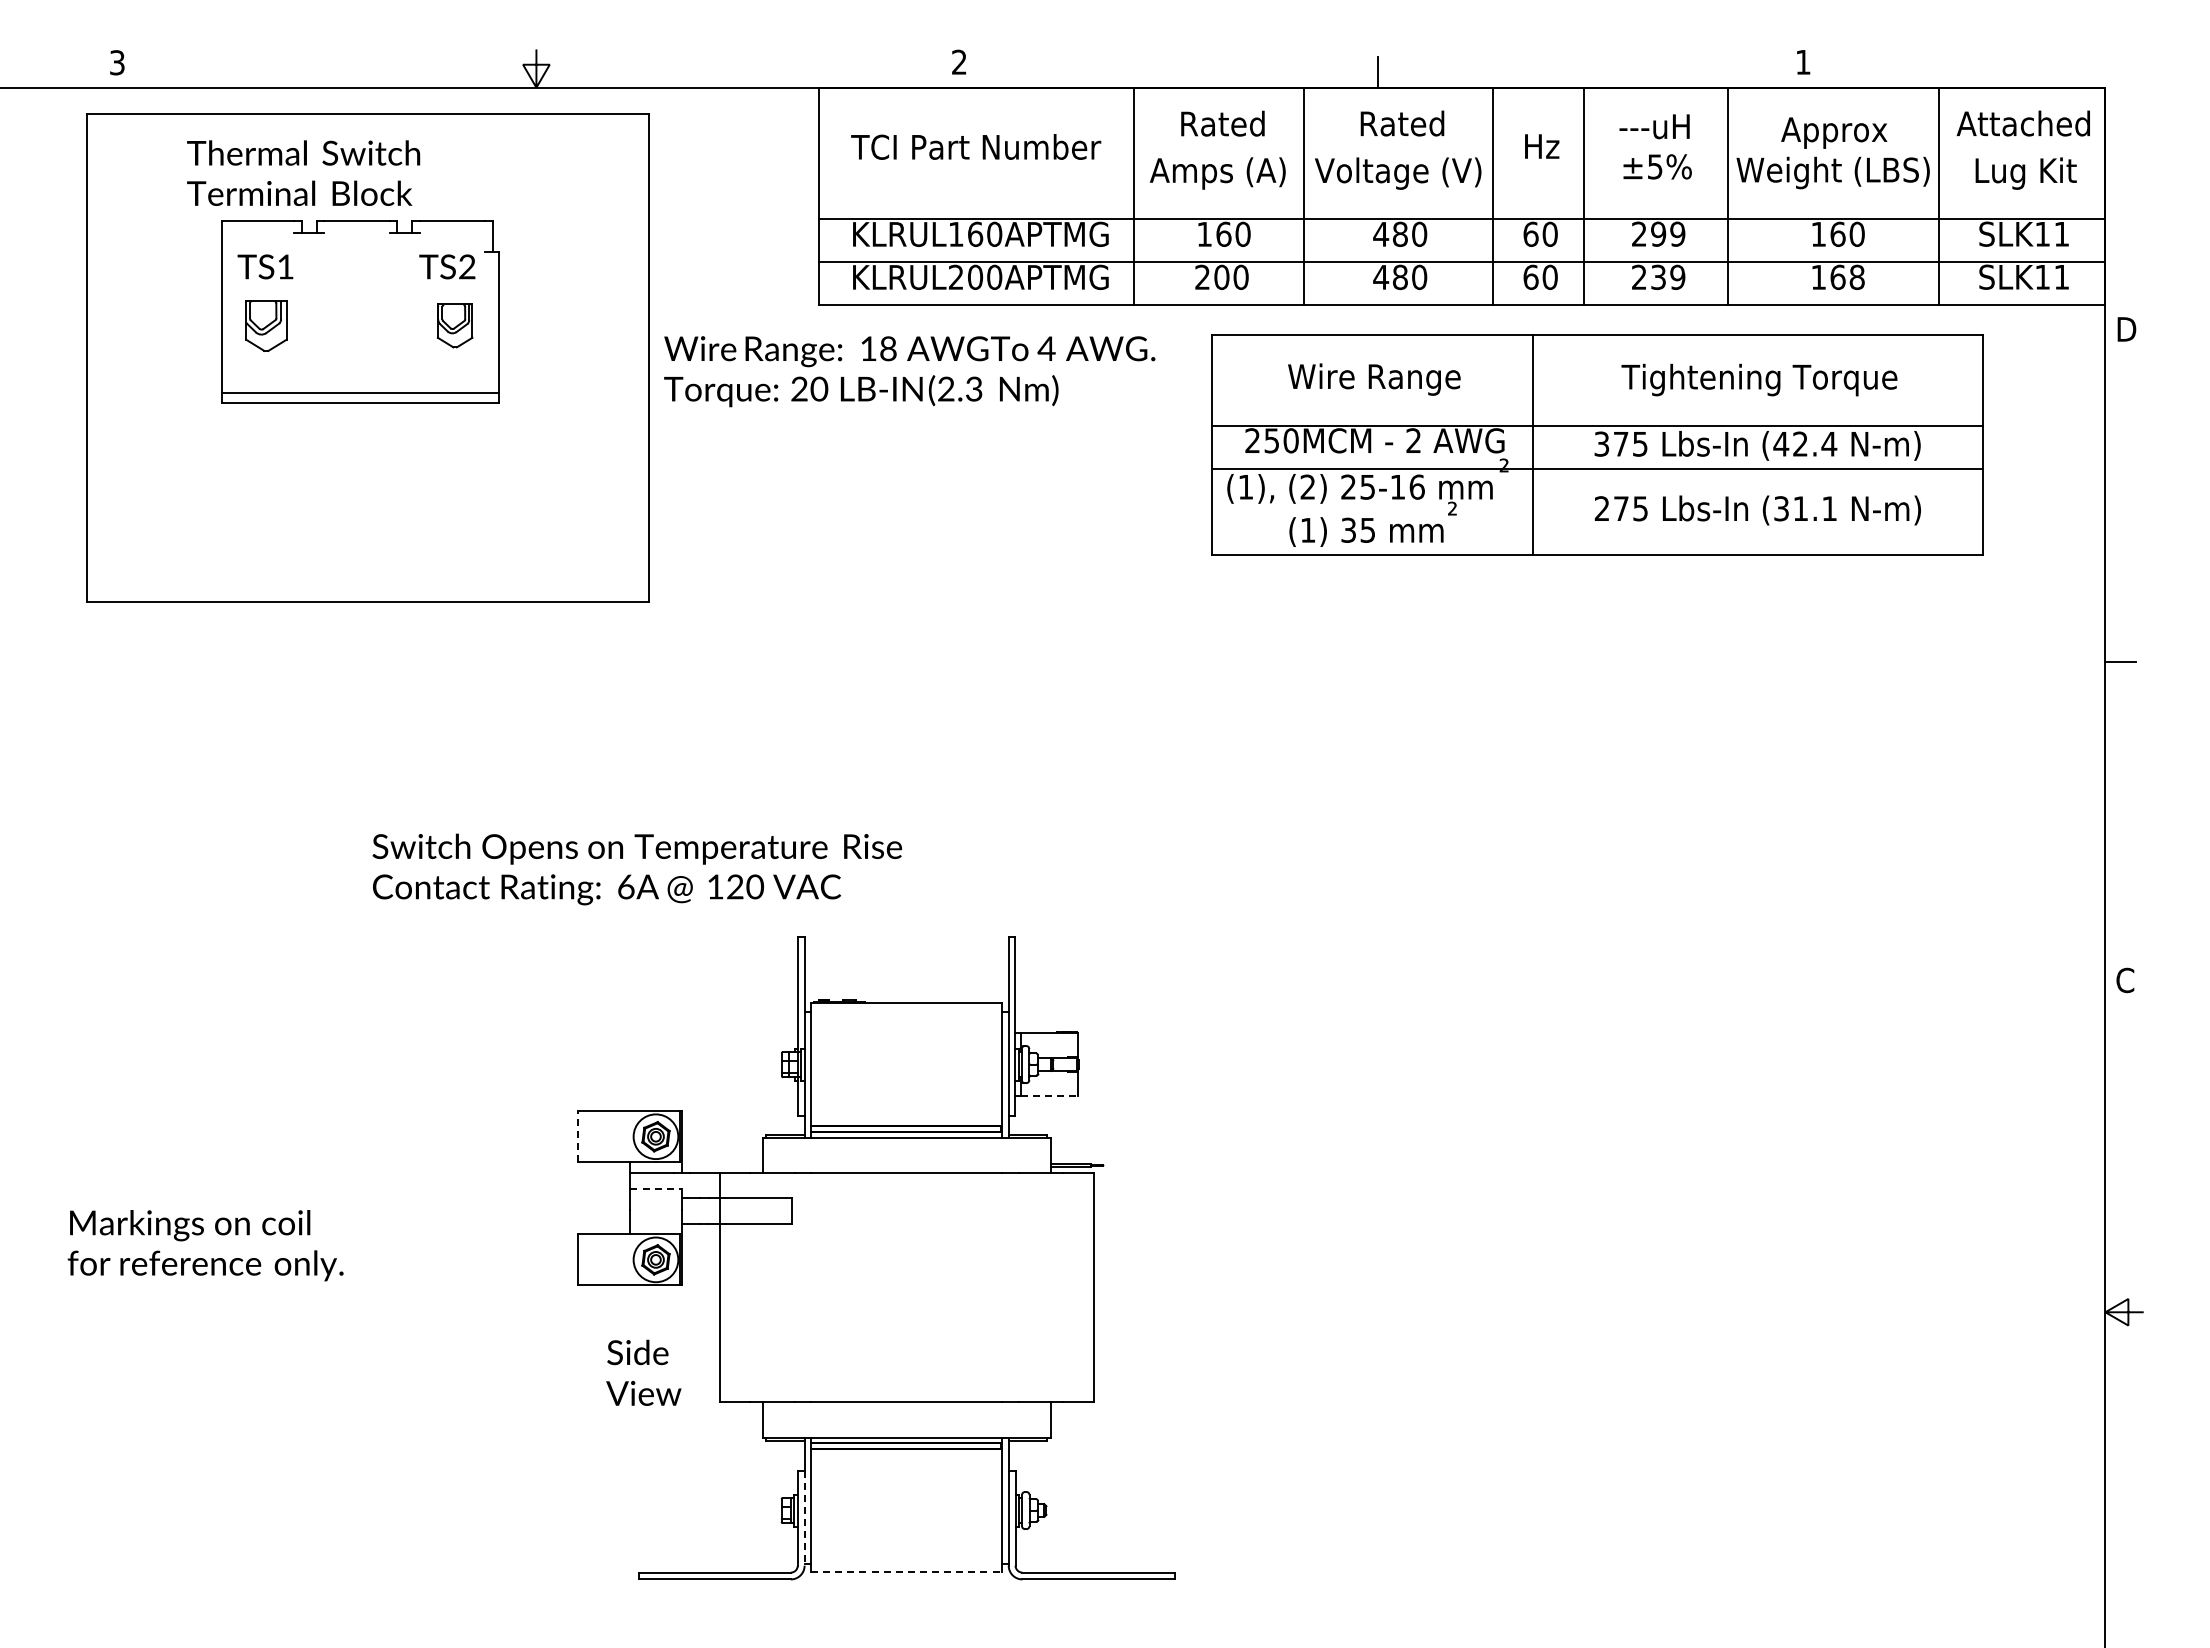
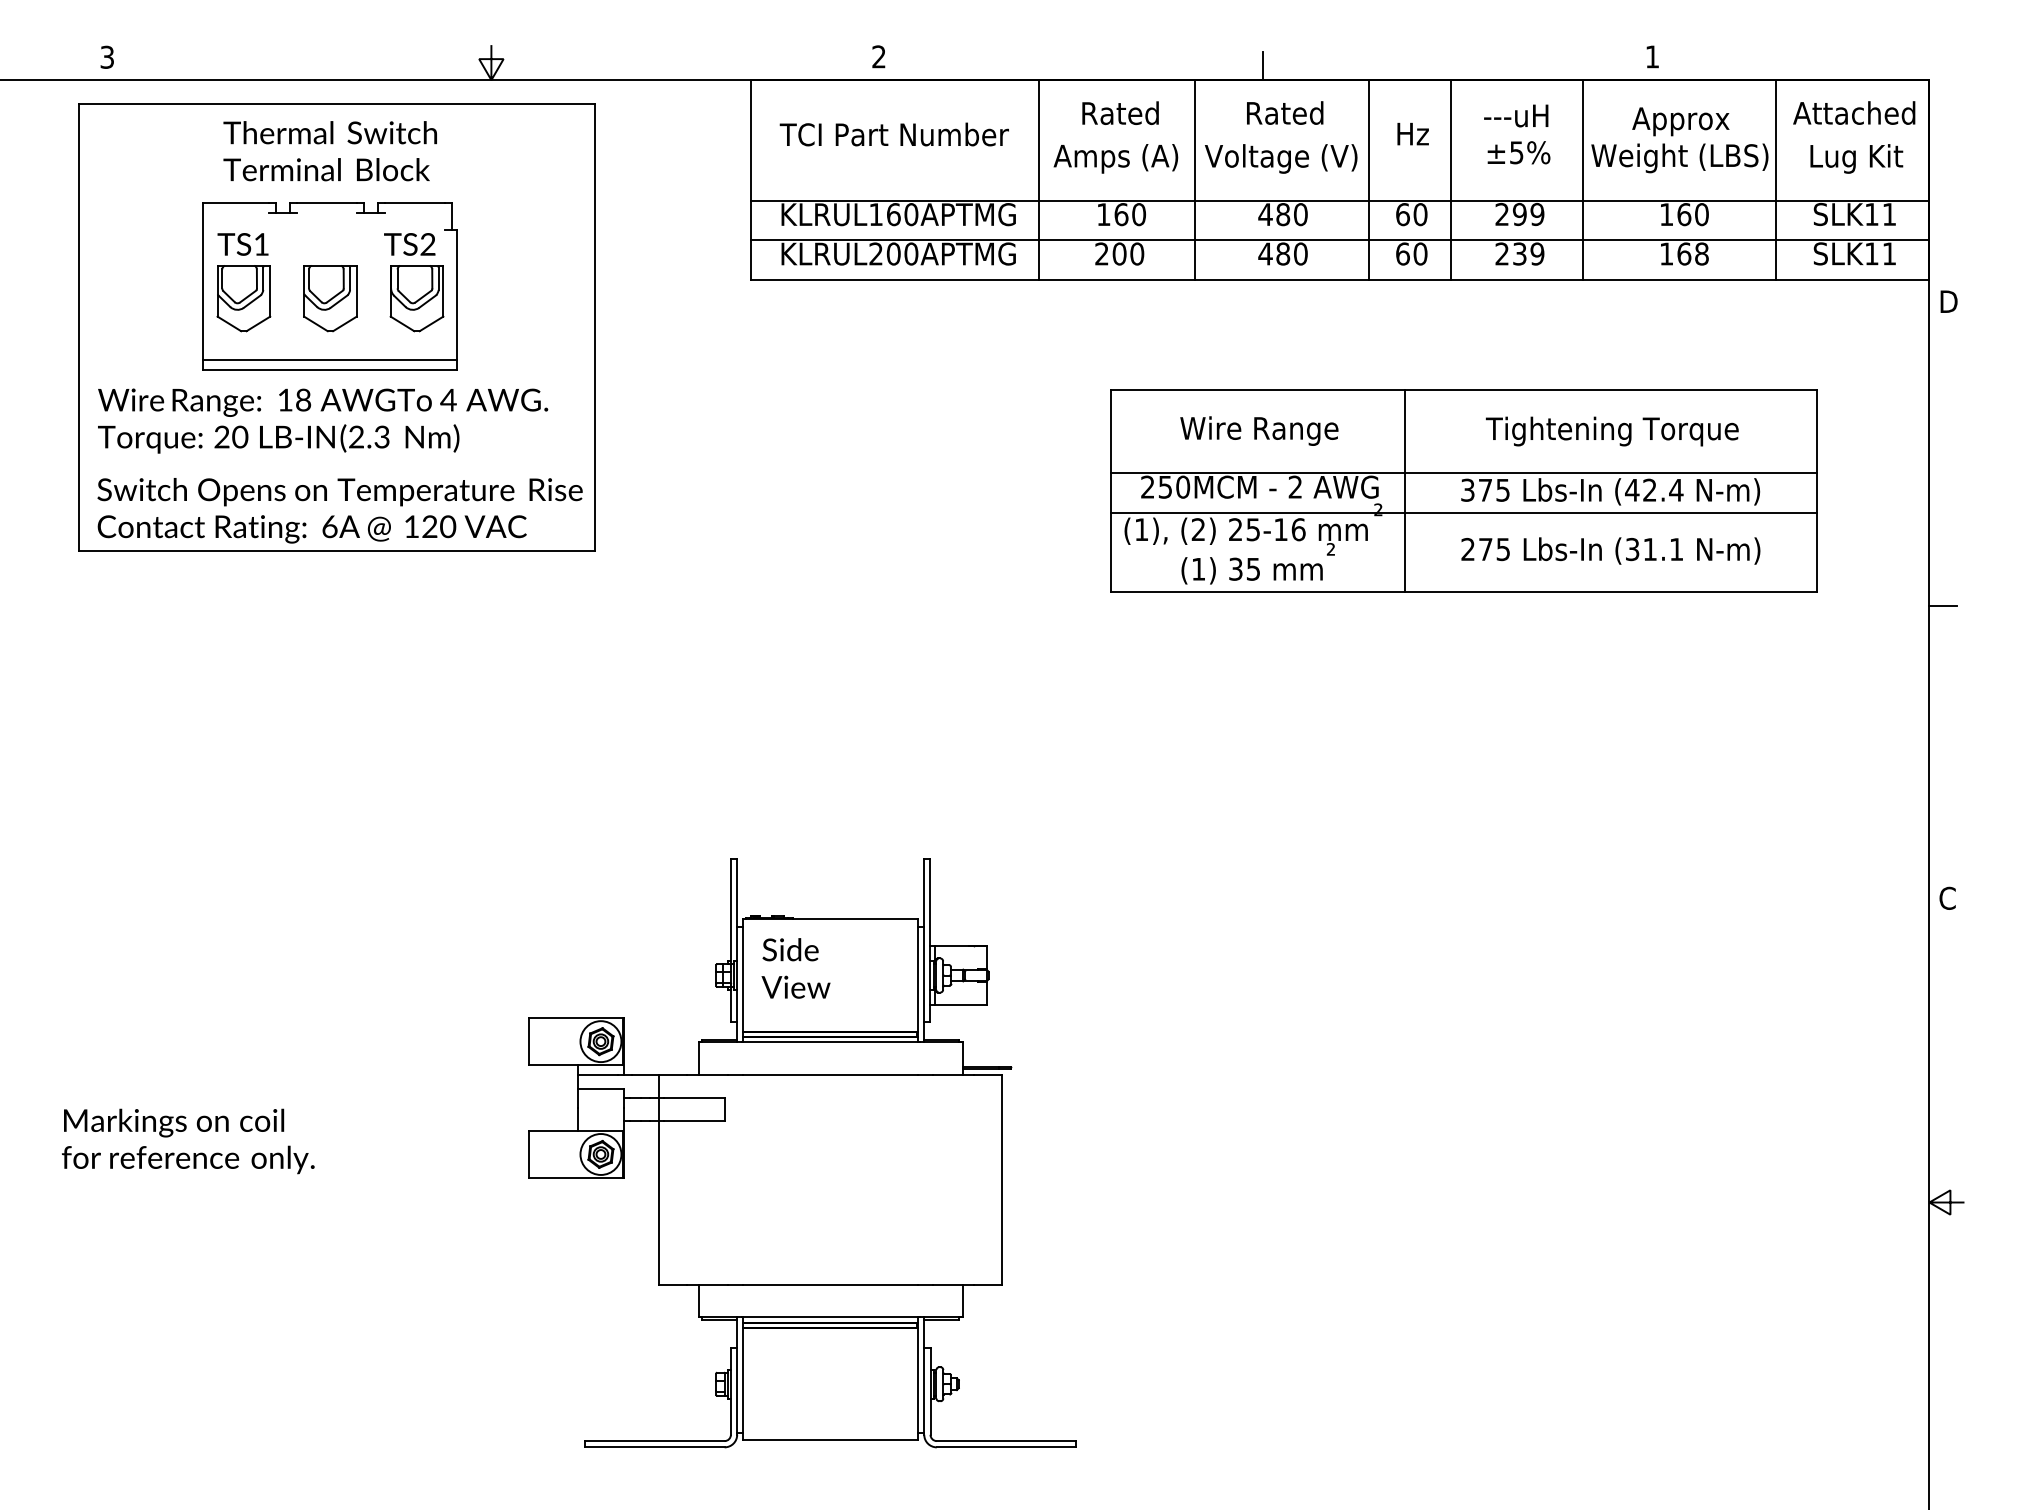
text: (303, 172) -> (330, 150), moved
part: (266, 325) -> (244, 298), size x1.43
part: (360, 325) -> (330, 298), added
part: (454, 325) -> (416, 298), size x1.67
text: (909, 371) -> (322, 420), moved
part: (1597, 444) -> (1463, 490), moved
text: (636, 869) -> (339, 510), moved
line: (1049, 1096) -> (961, 1004), dashed -> solid
line: (577, 1136) -> (529, 1041), dashed -> solid
line: (655, 1188) -> (600, 1089), dashed -> solid
text: (643, 1372) -> (795, 968), moved
line: (804, 1518) -> (737, 1391), dashed -> solid
line: (906, 1571) -> (830, 1440), dashed -> solid

